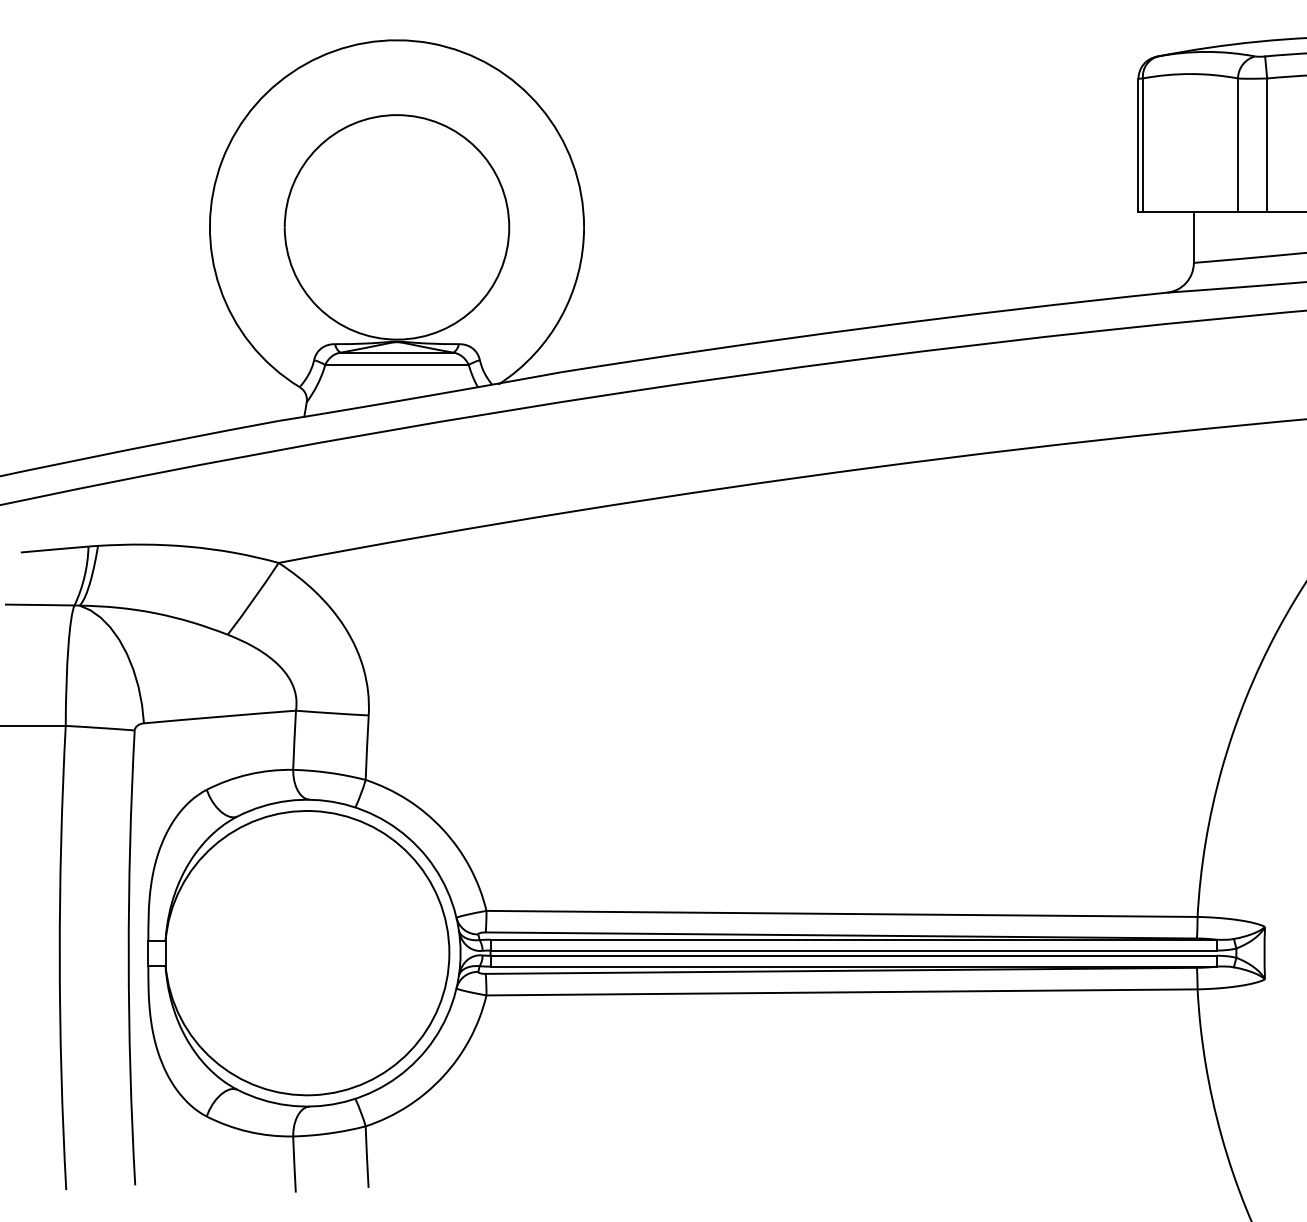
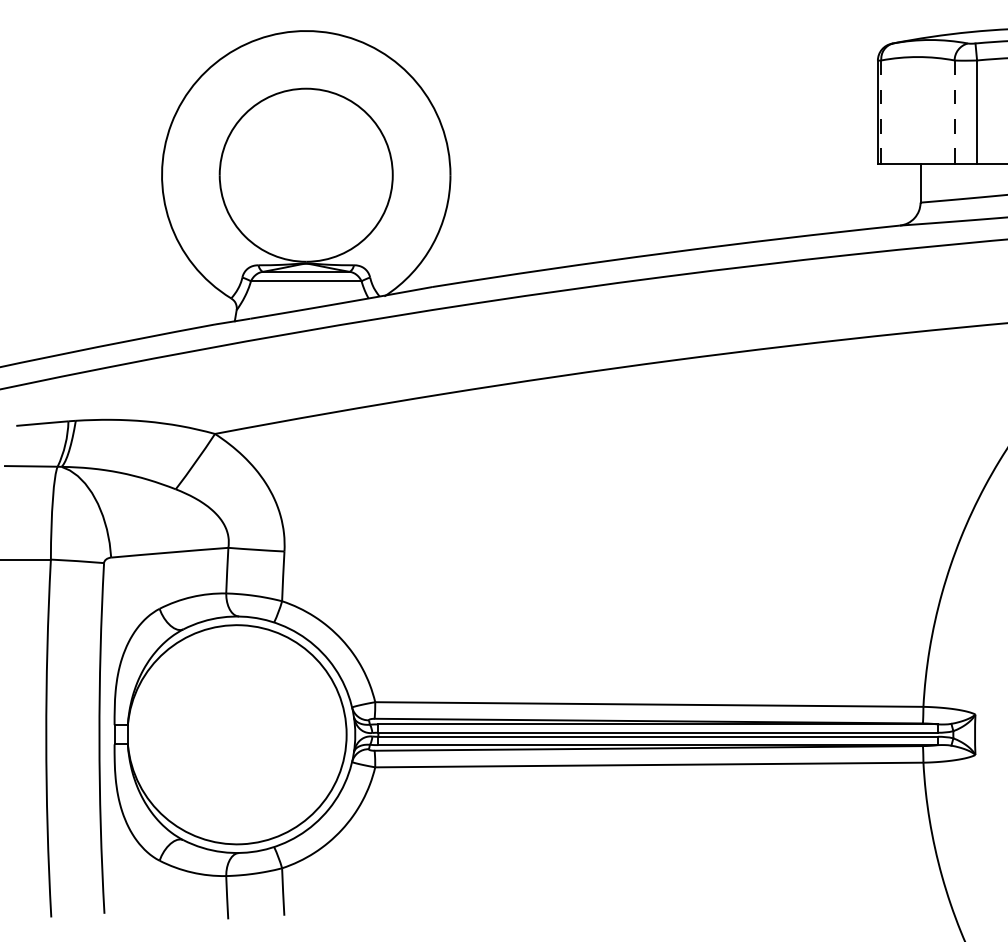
line: (1142, 145) -> (880, 112), solid -> dashed
line: (1238, 145) -> (954, 112), solid -> dashed

